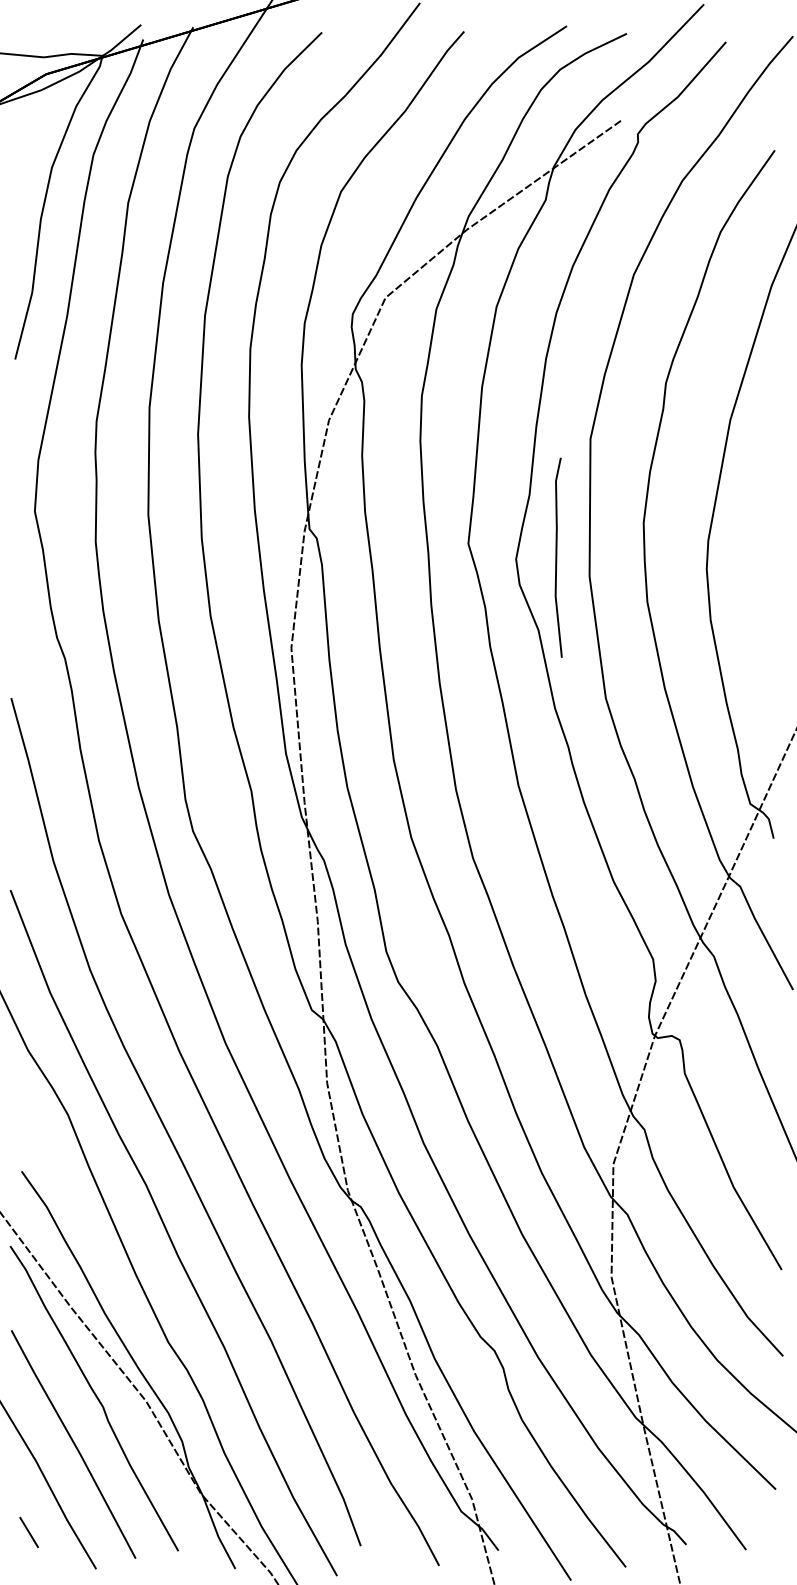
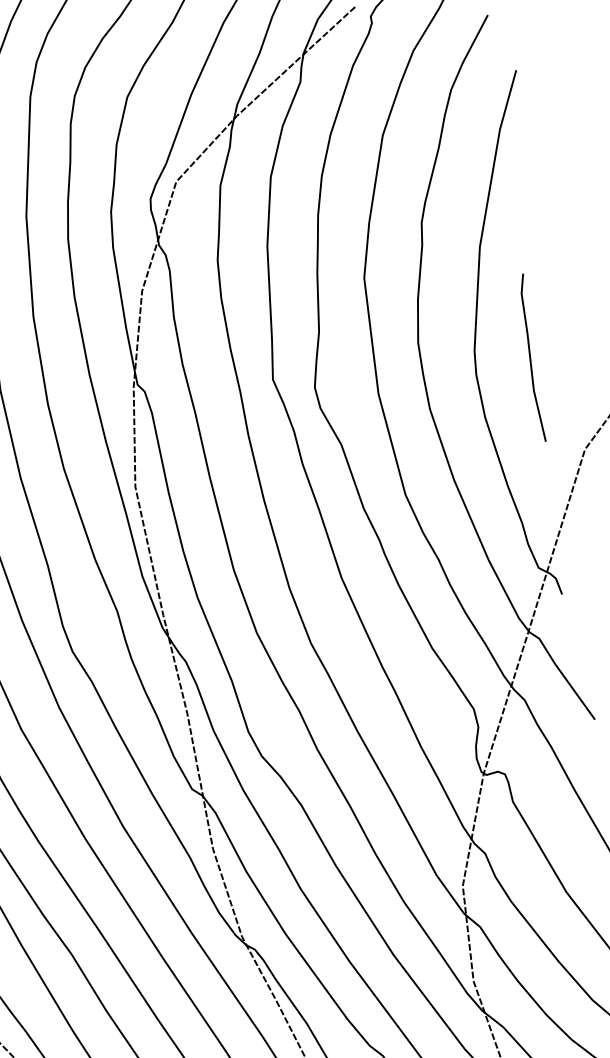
line: (557, 557) -> (531, 357), moved

